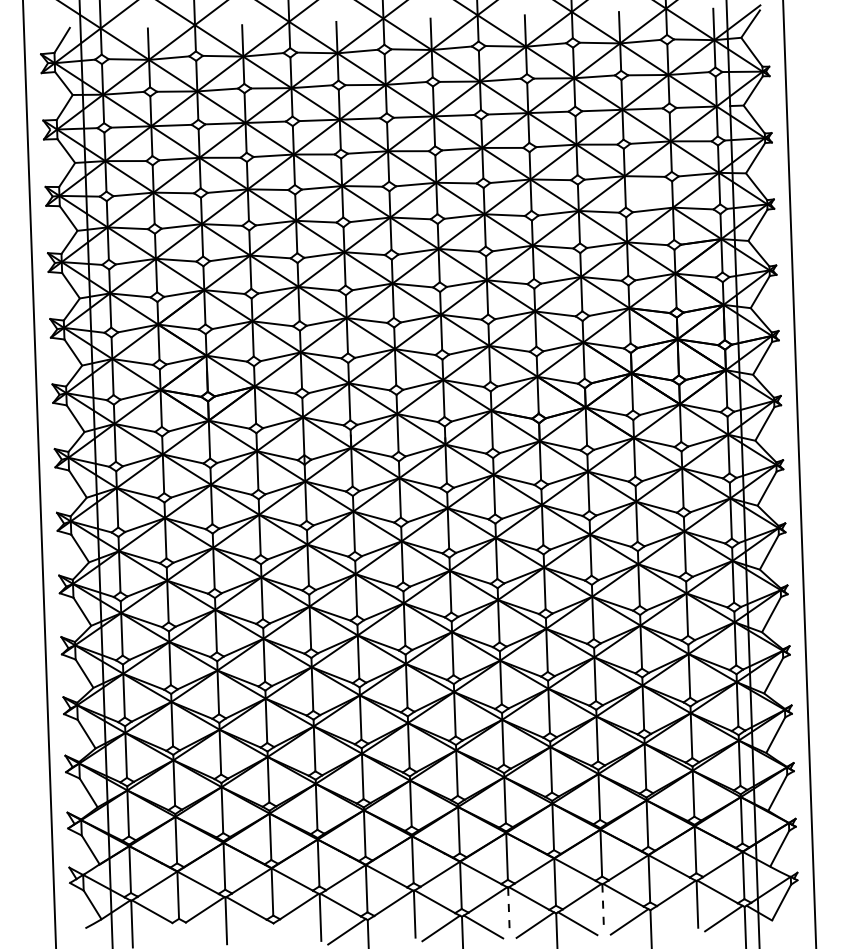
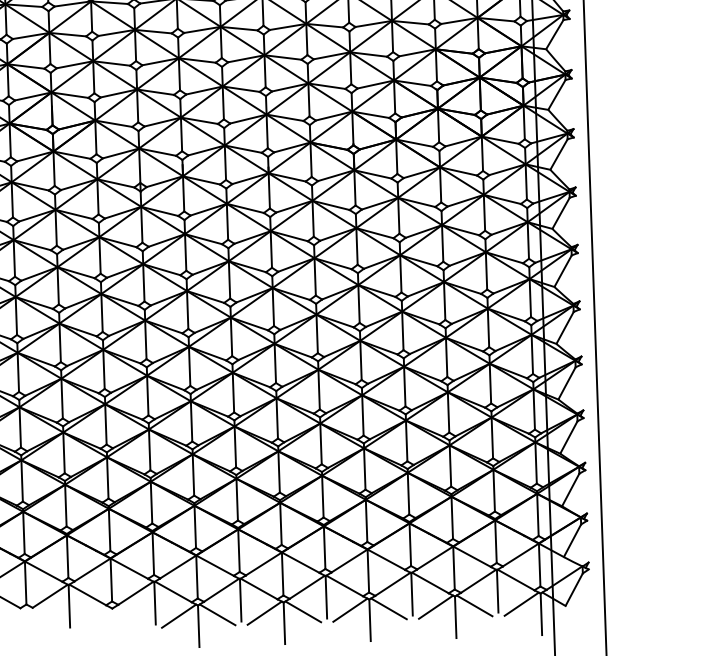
line: (603, 908) -> (412, 595), dashed -> solid
line: (508, 911) -> (325, 597), dashed -> solid
line: (671, 919) -> (474, 605), added
line: (388, 929) -> (216, 614), added

